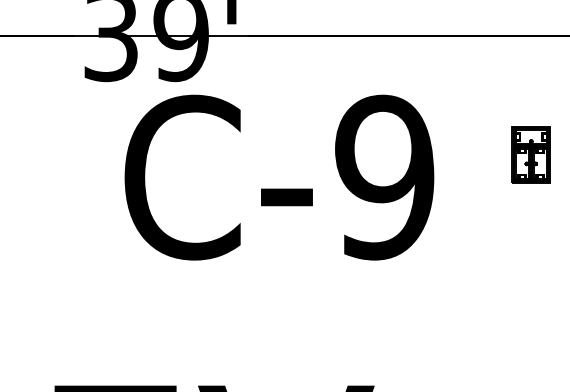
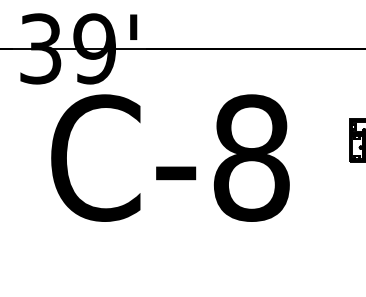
text: (384, 177) -> (251, 158), C-9 -> C-8

